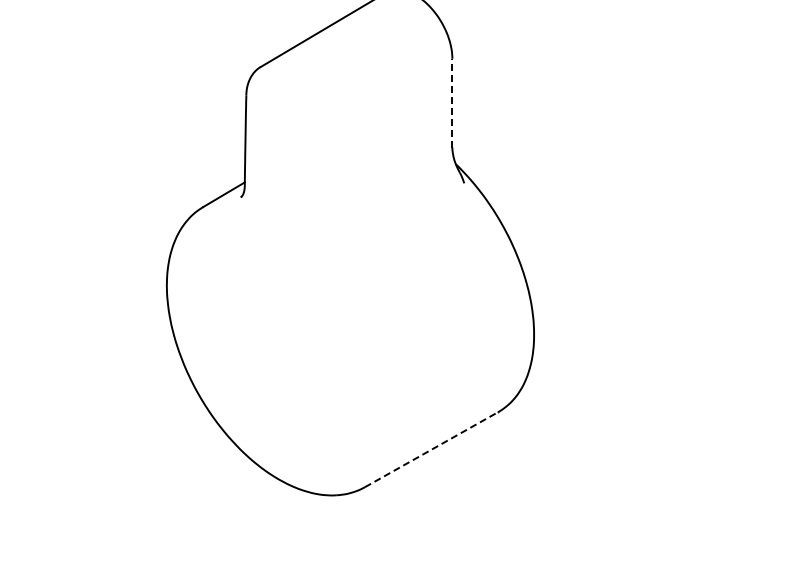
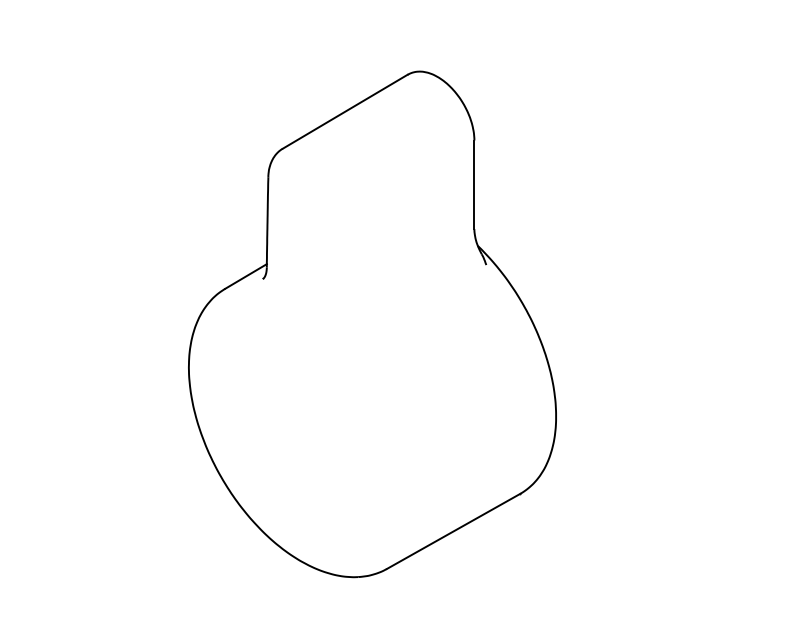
line: (452, 102) -> (474, 184), dashed -> solid
line: (431, 449) -> (453, 531), dashed -> solid

